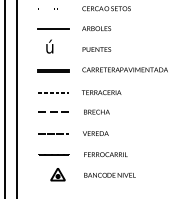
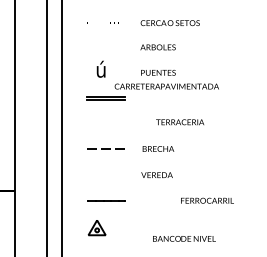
line: (53, 28) -> (105, 47), removed
text: (124, 69) -> (166, 86), moved
line: (53, 92) -> (105, 125), removed
text: (101, 92) -> (180, 122), moved
line: (53, 134) -> (105, 176), removed
text: (105, 154) -> (207, 200), moved
part: (57, 174) -> (96, 228), moved
text: (110, 174) -> (184, 238), moved

